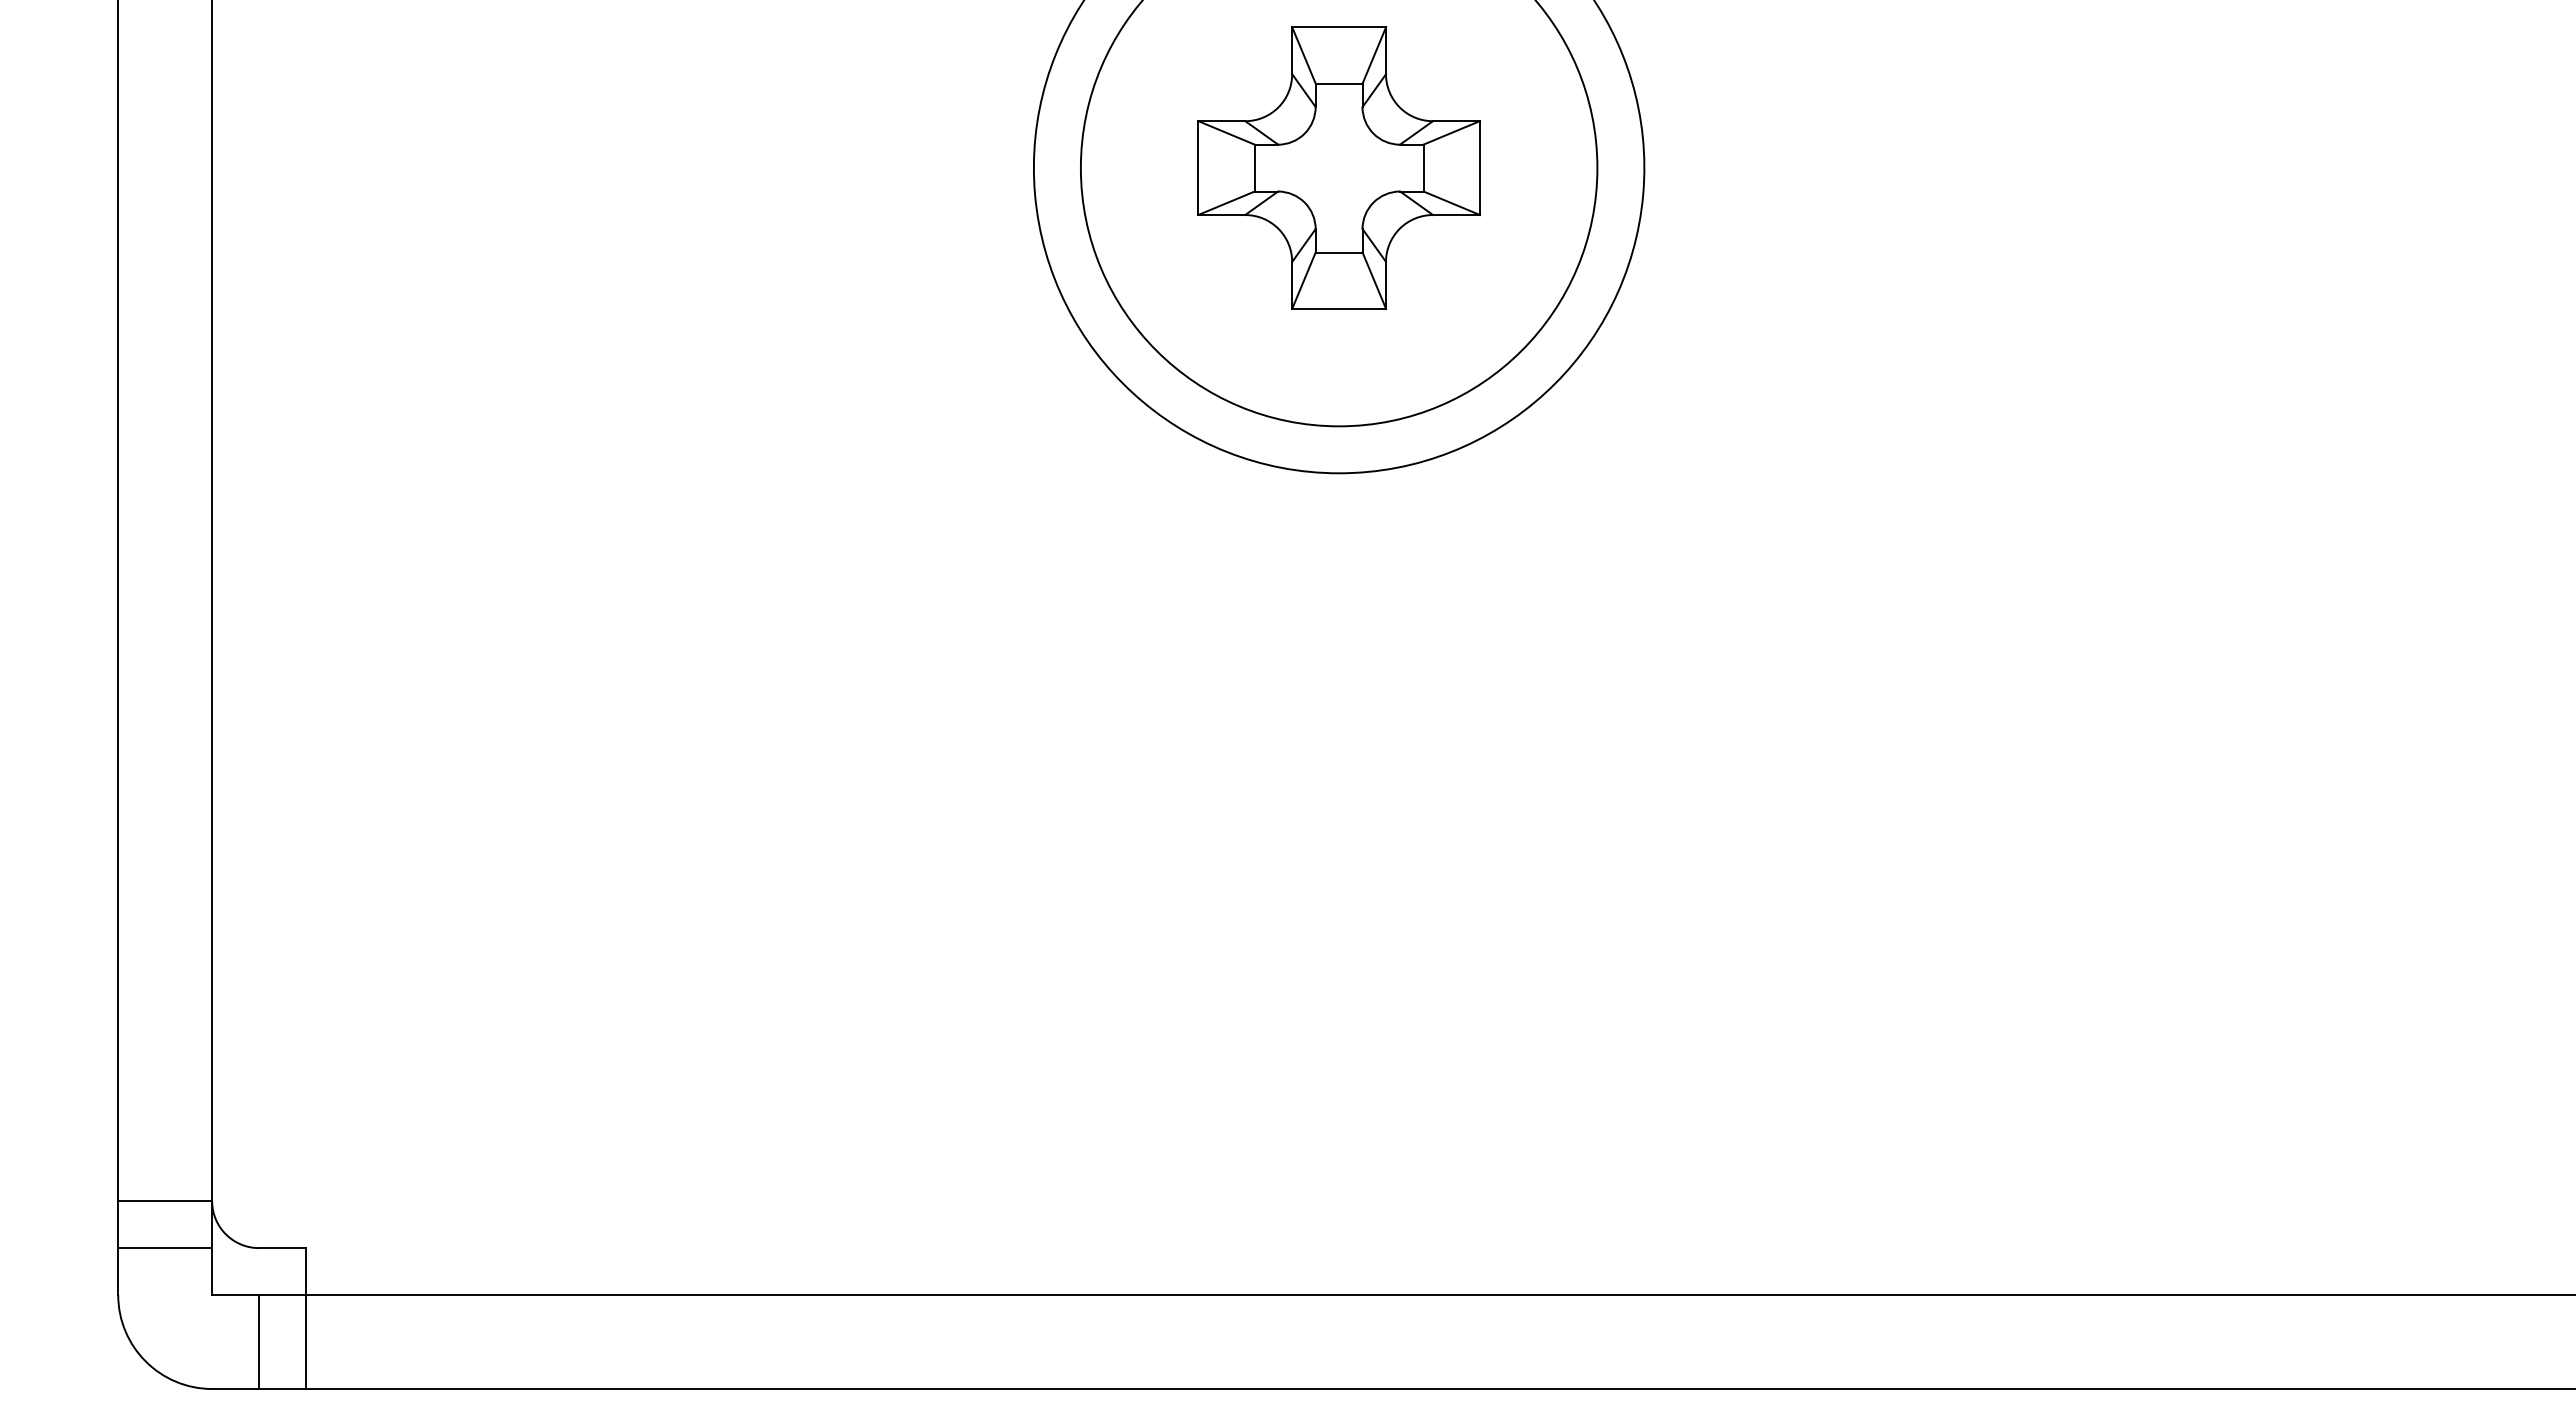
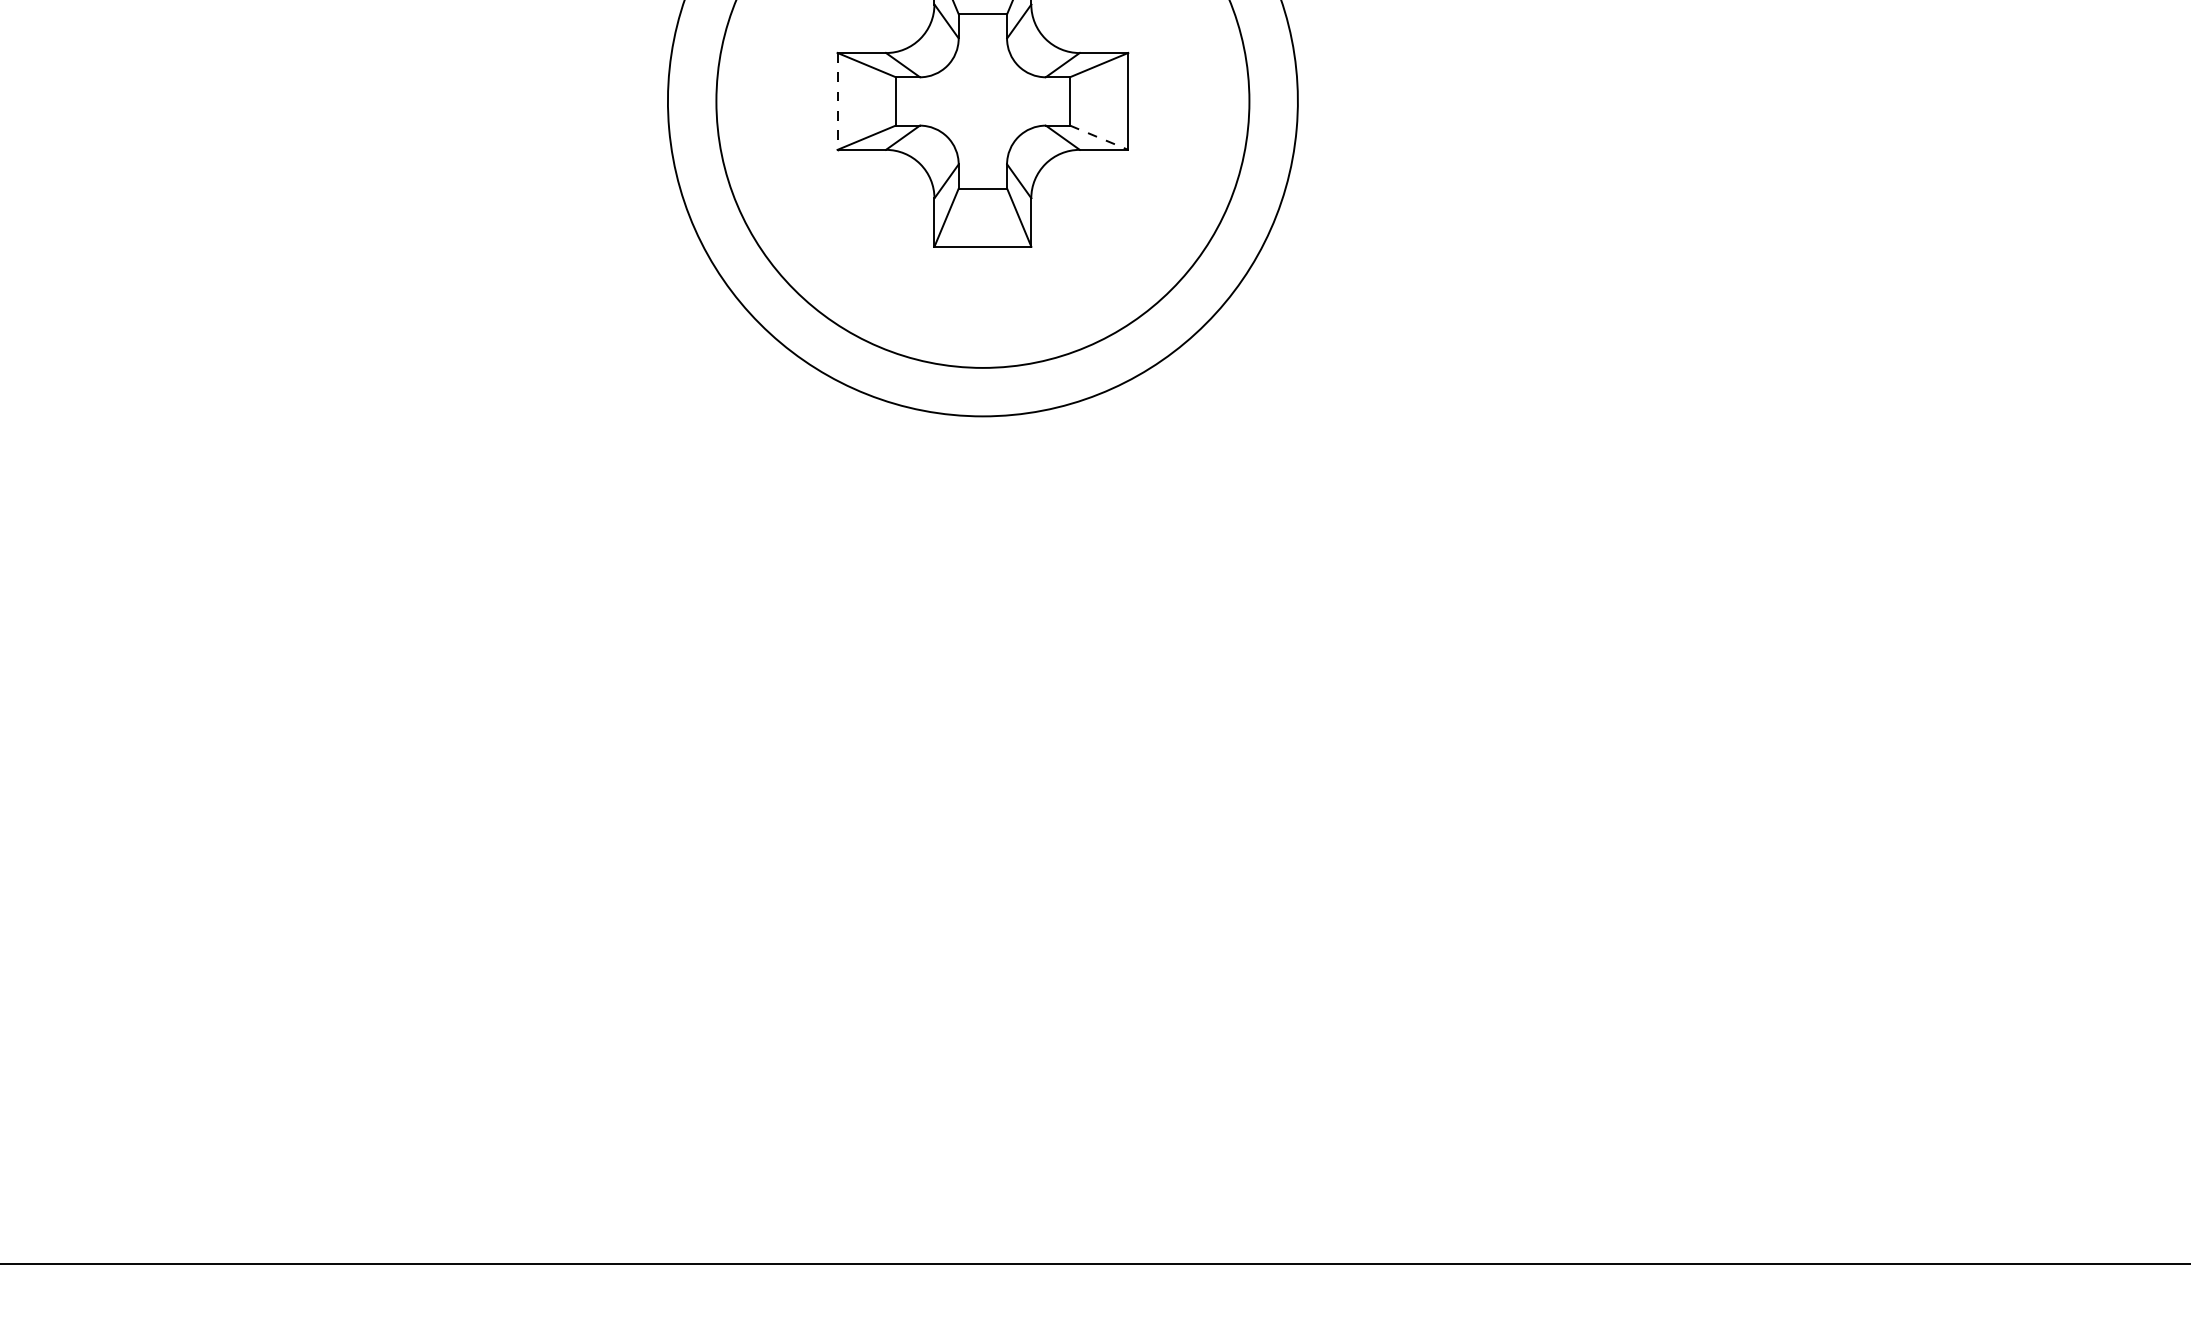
line: (1198, 168) -> (837, 101), solid -> dashed
line: (1451, 203) -> (1098, 137), solid -> dashed

